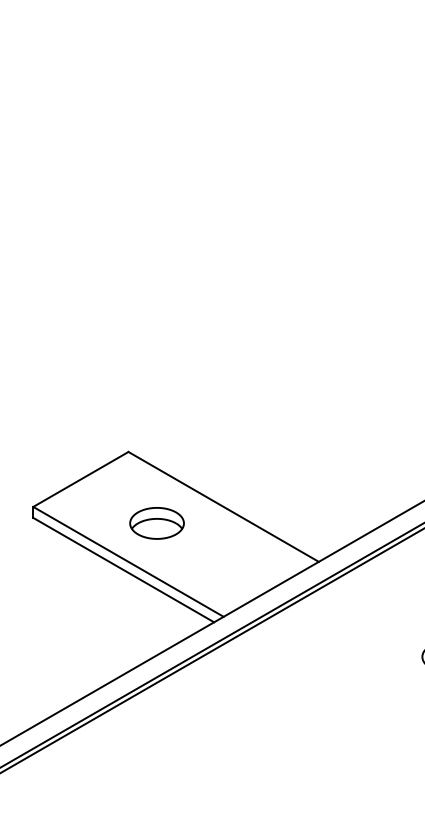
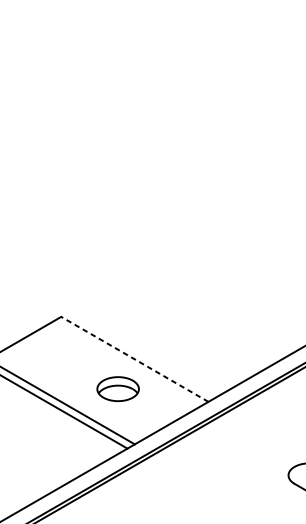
line: (223, 506) -> (134, 359), solid -> dashed
part: (156, 523) -> (117, 389), moved

